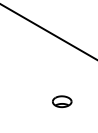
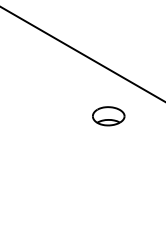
part: (62, 101) -> (109, 115), moved

